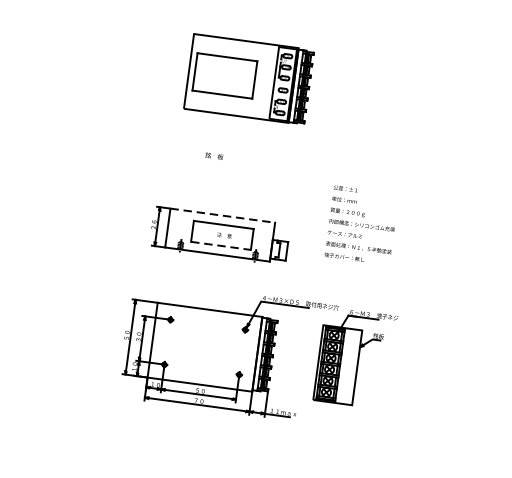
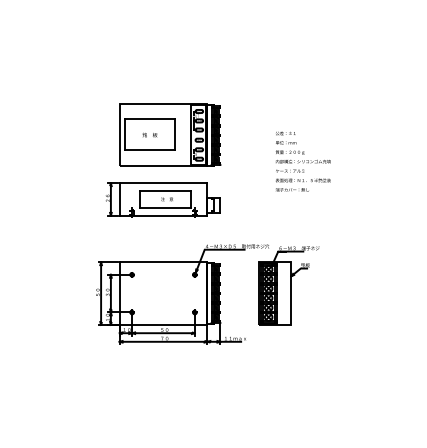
part: (249, 78) -> (170, 134), moved
line: (222, 216) -> (163, 183), dashed -> solid
text: (362, 225) -> (303, 161), moved
line: (221, 246) -> (165, 208), dashed -> solid

